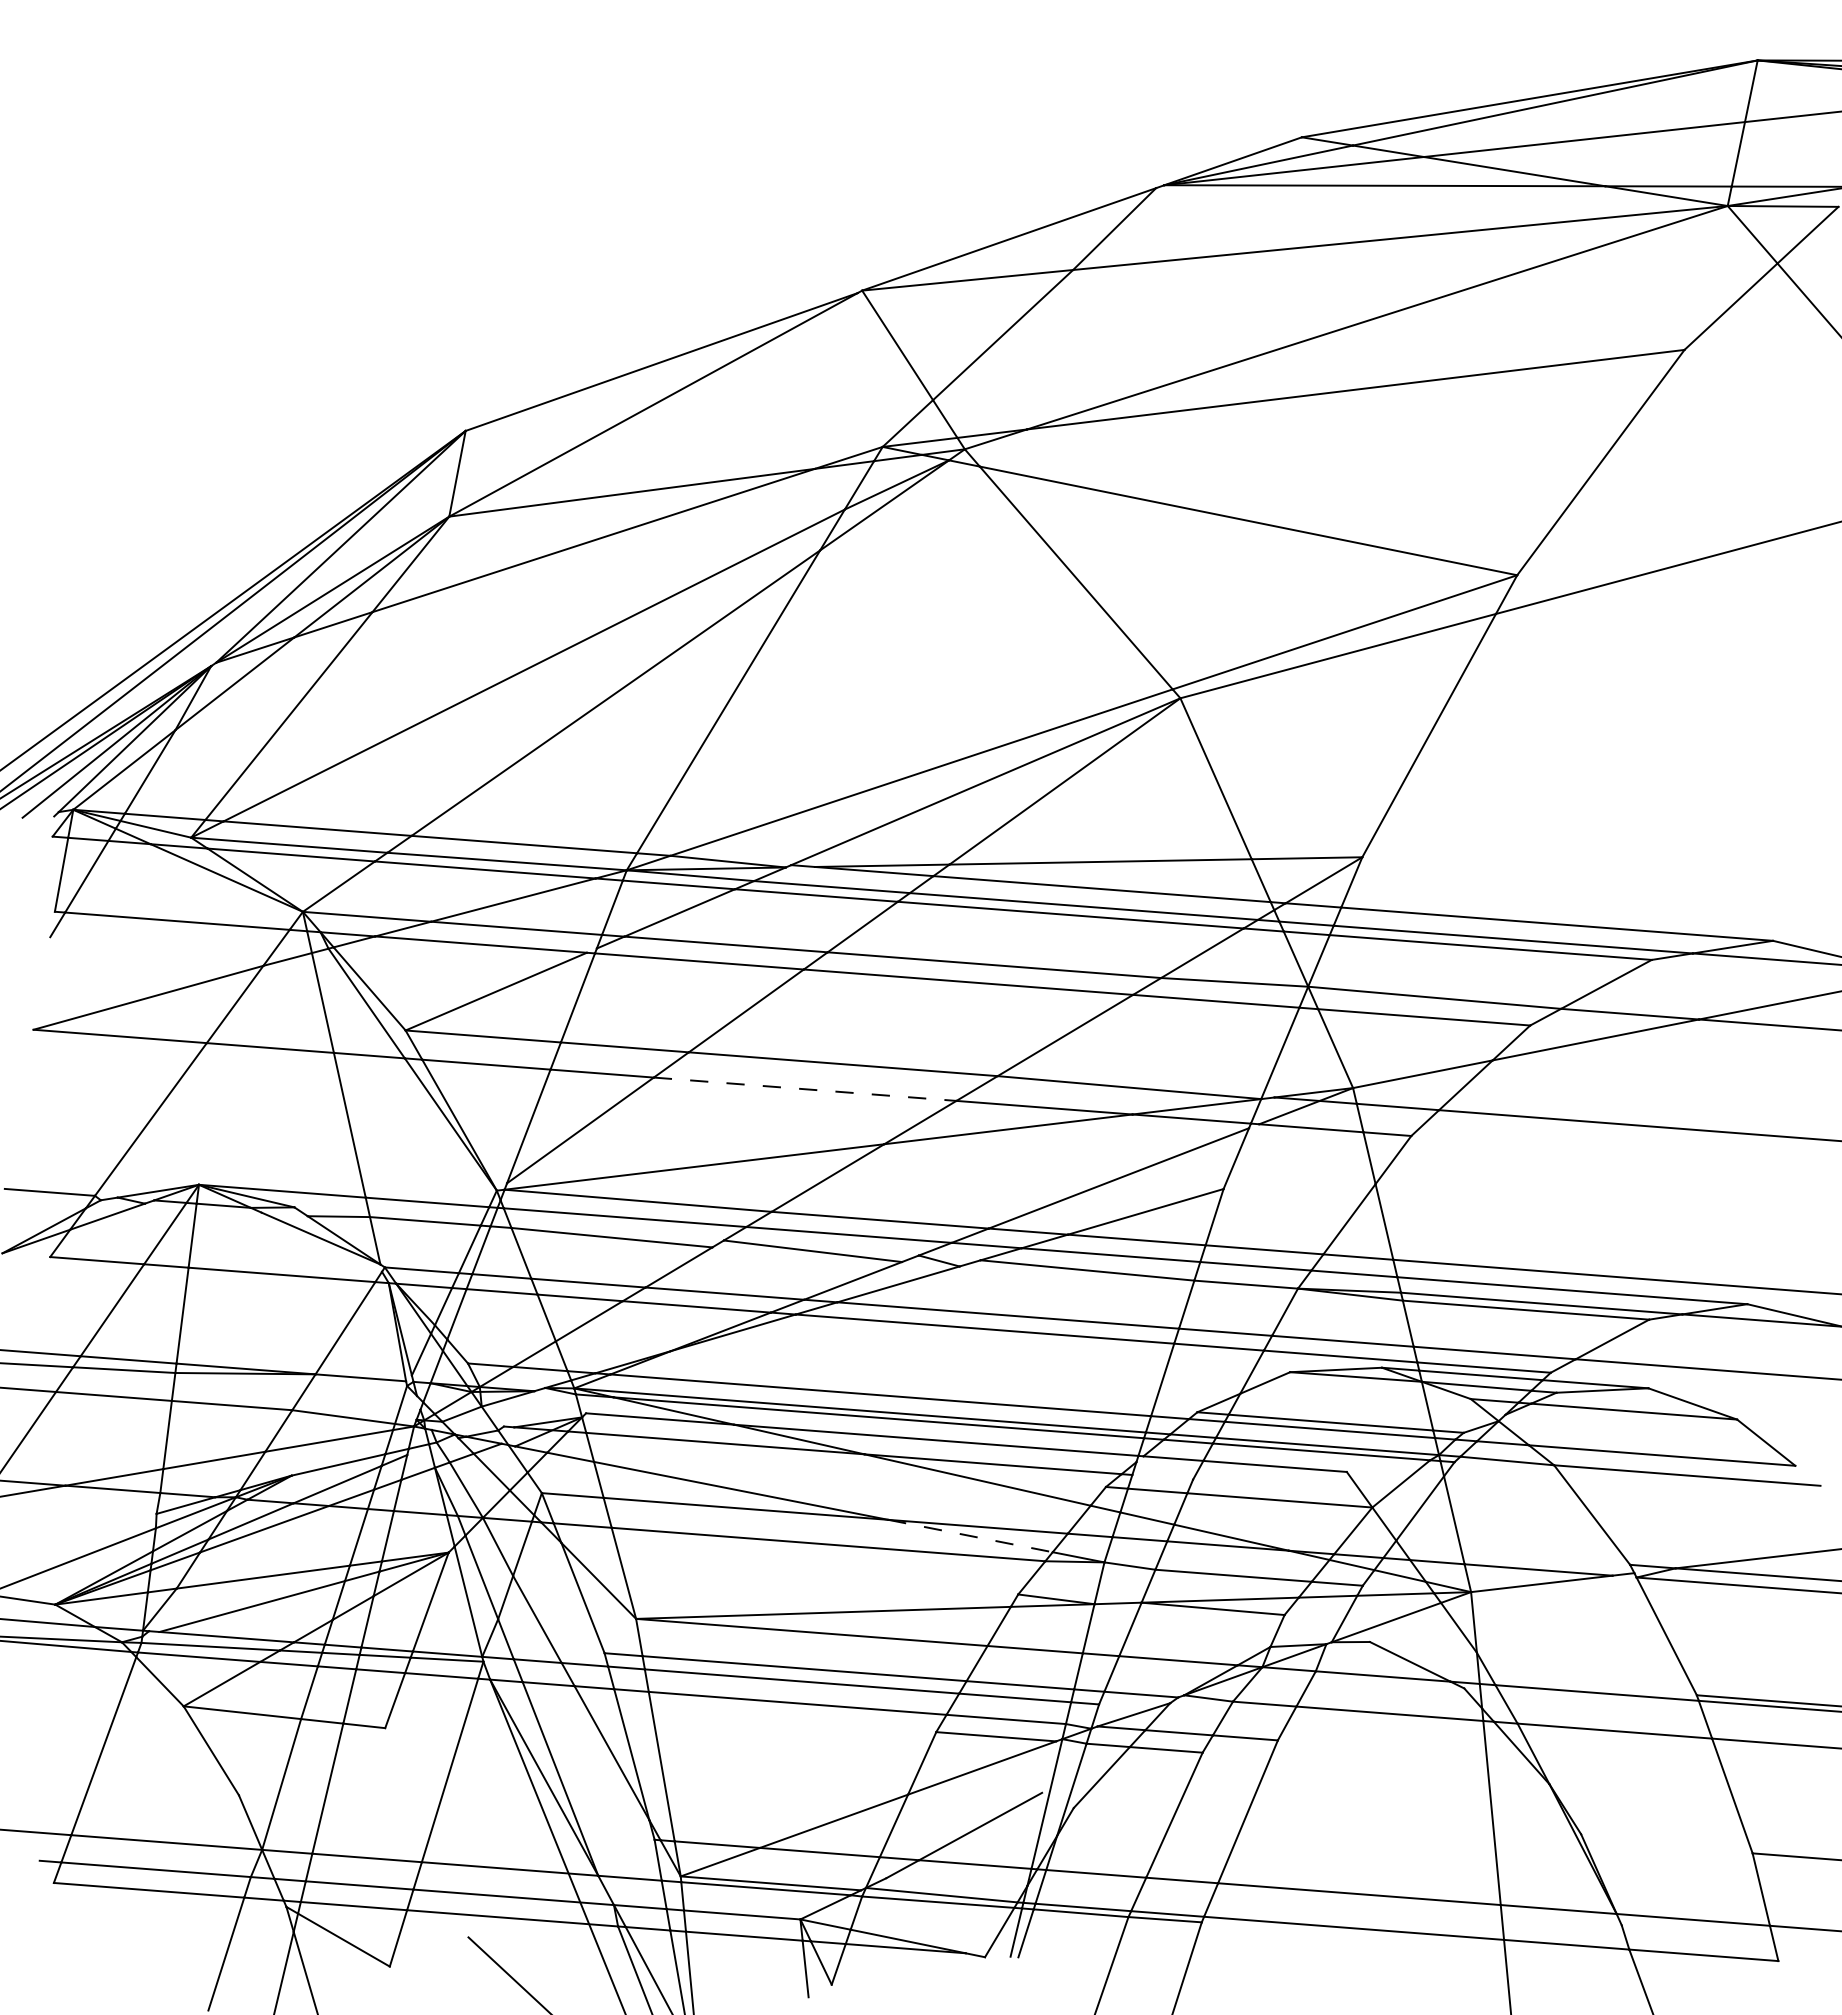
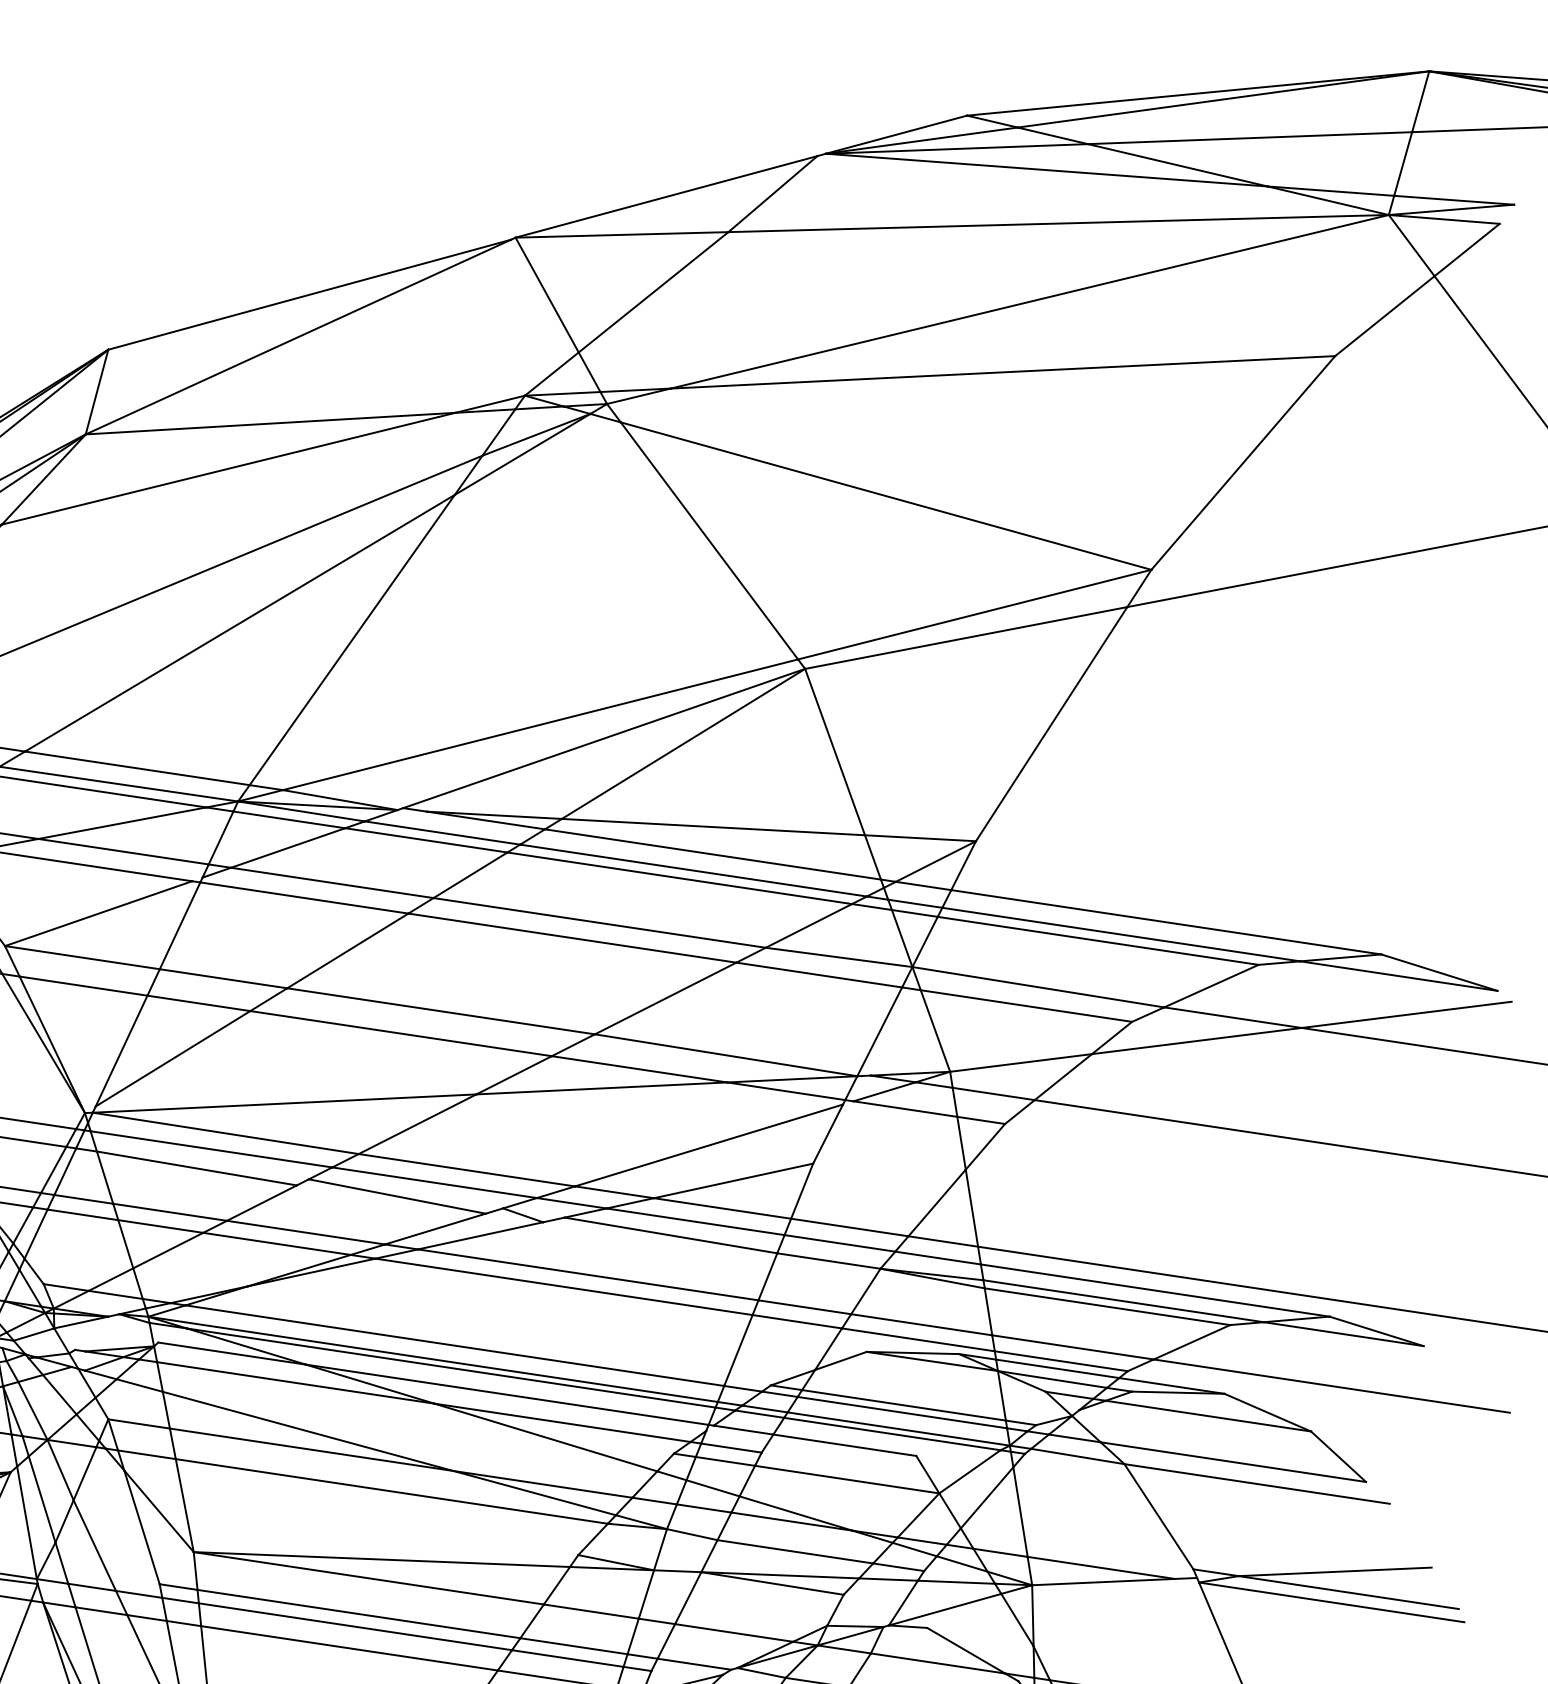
line: (805, 1089) -> (401, 1033), dashed -> solid
line: (1162, 1476) -> (731, 1447), added
line: (970, 1536) -> (534, 1493), dashed -> solid

